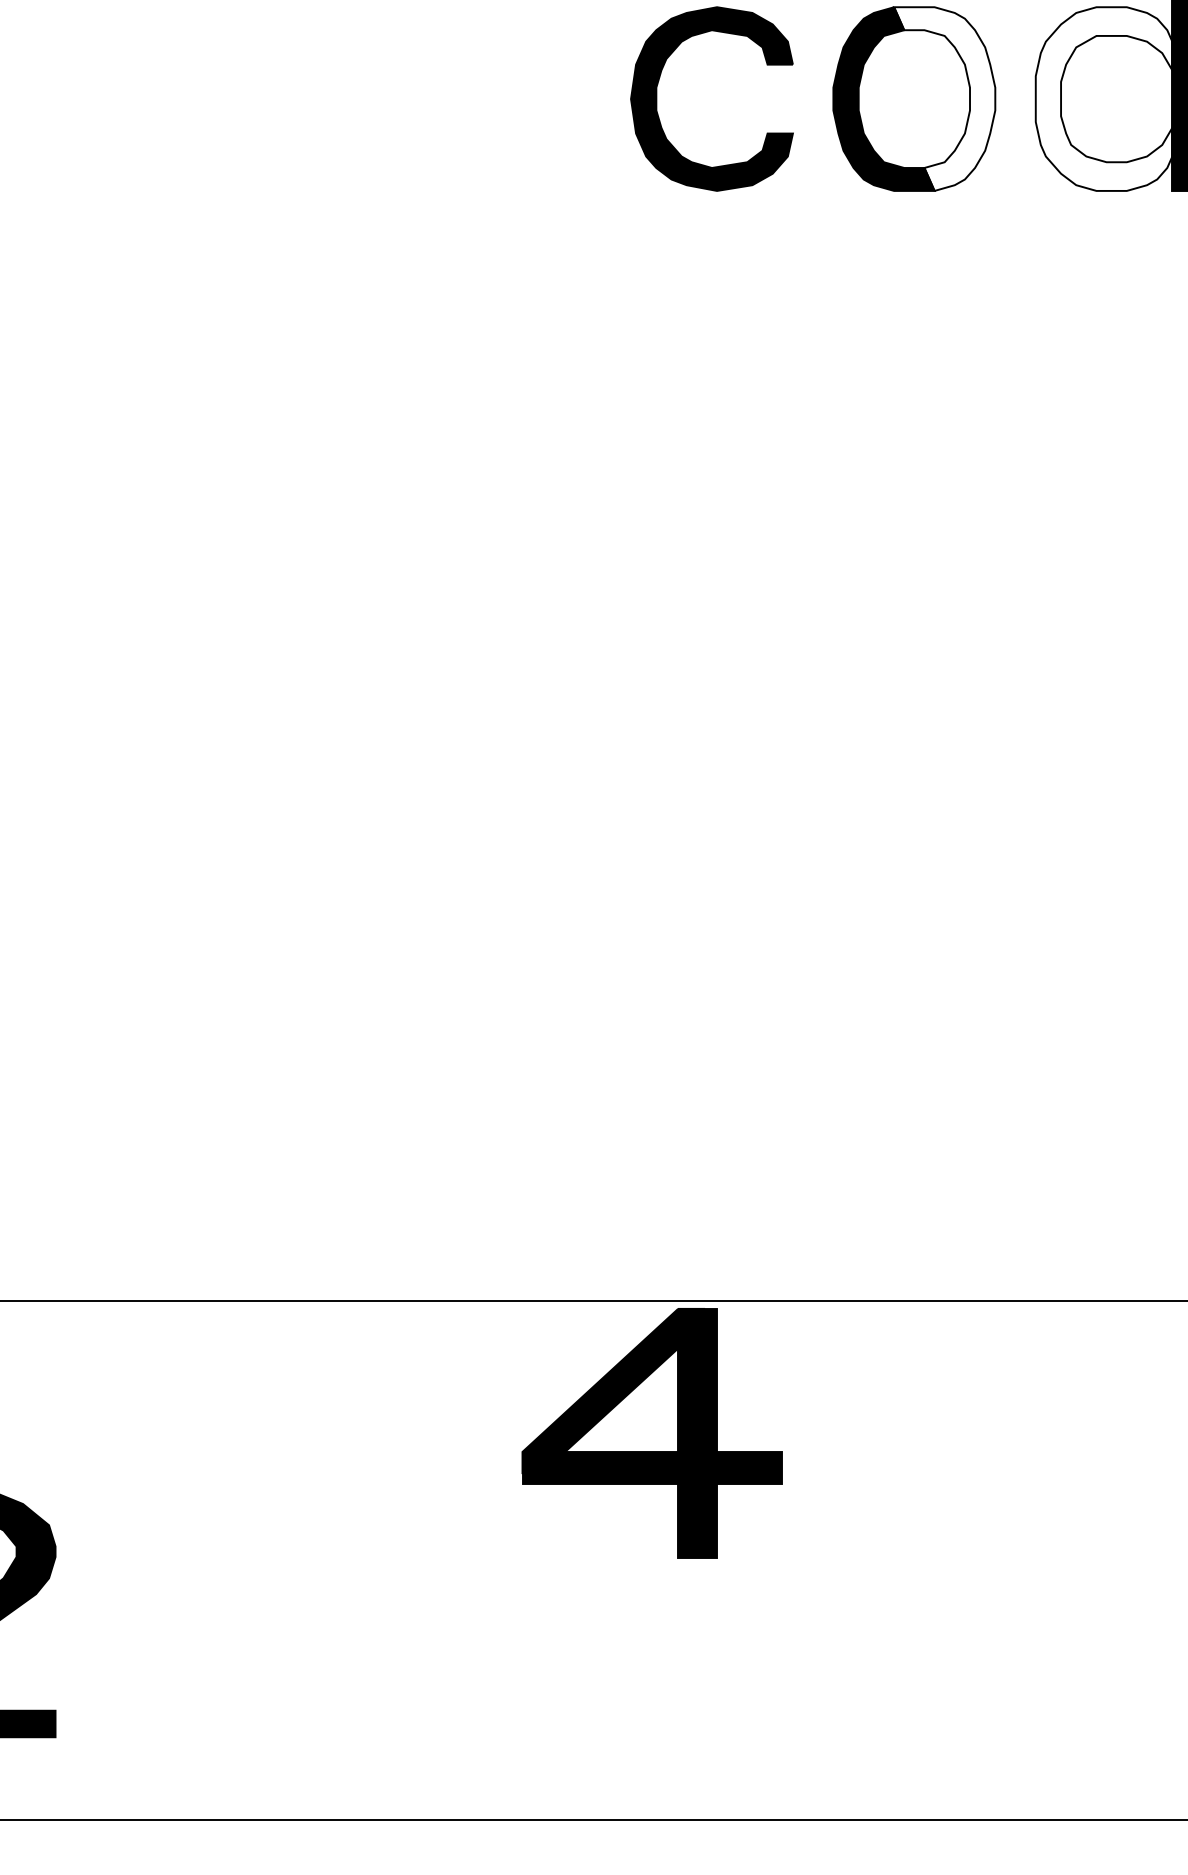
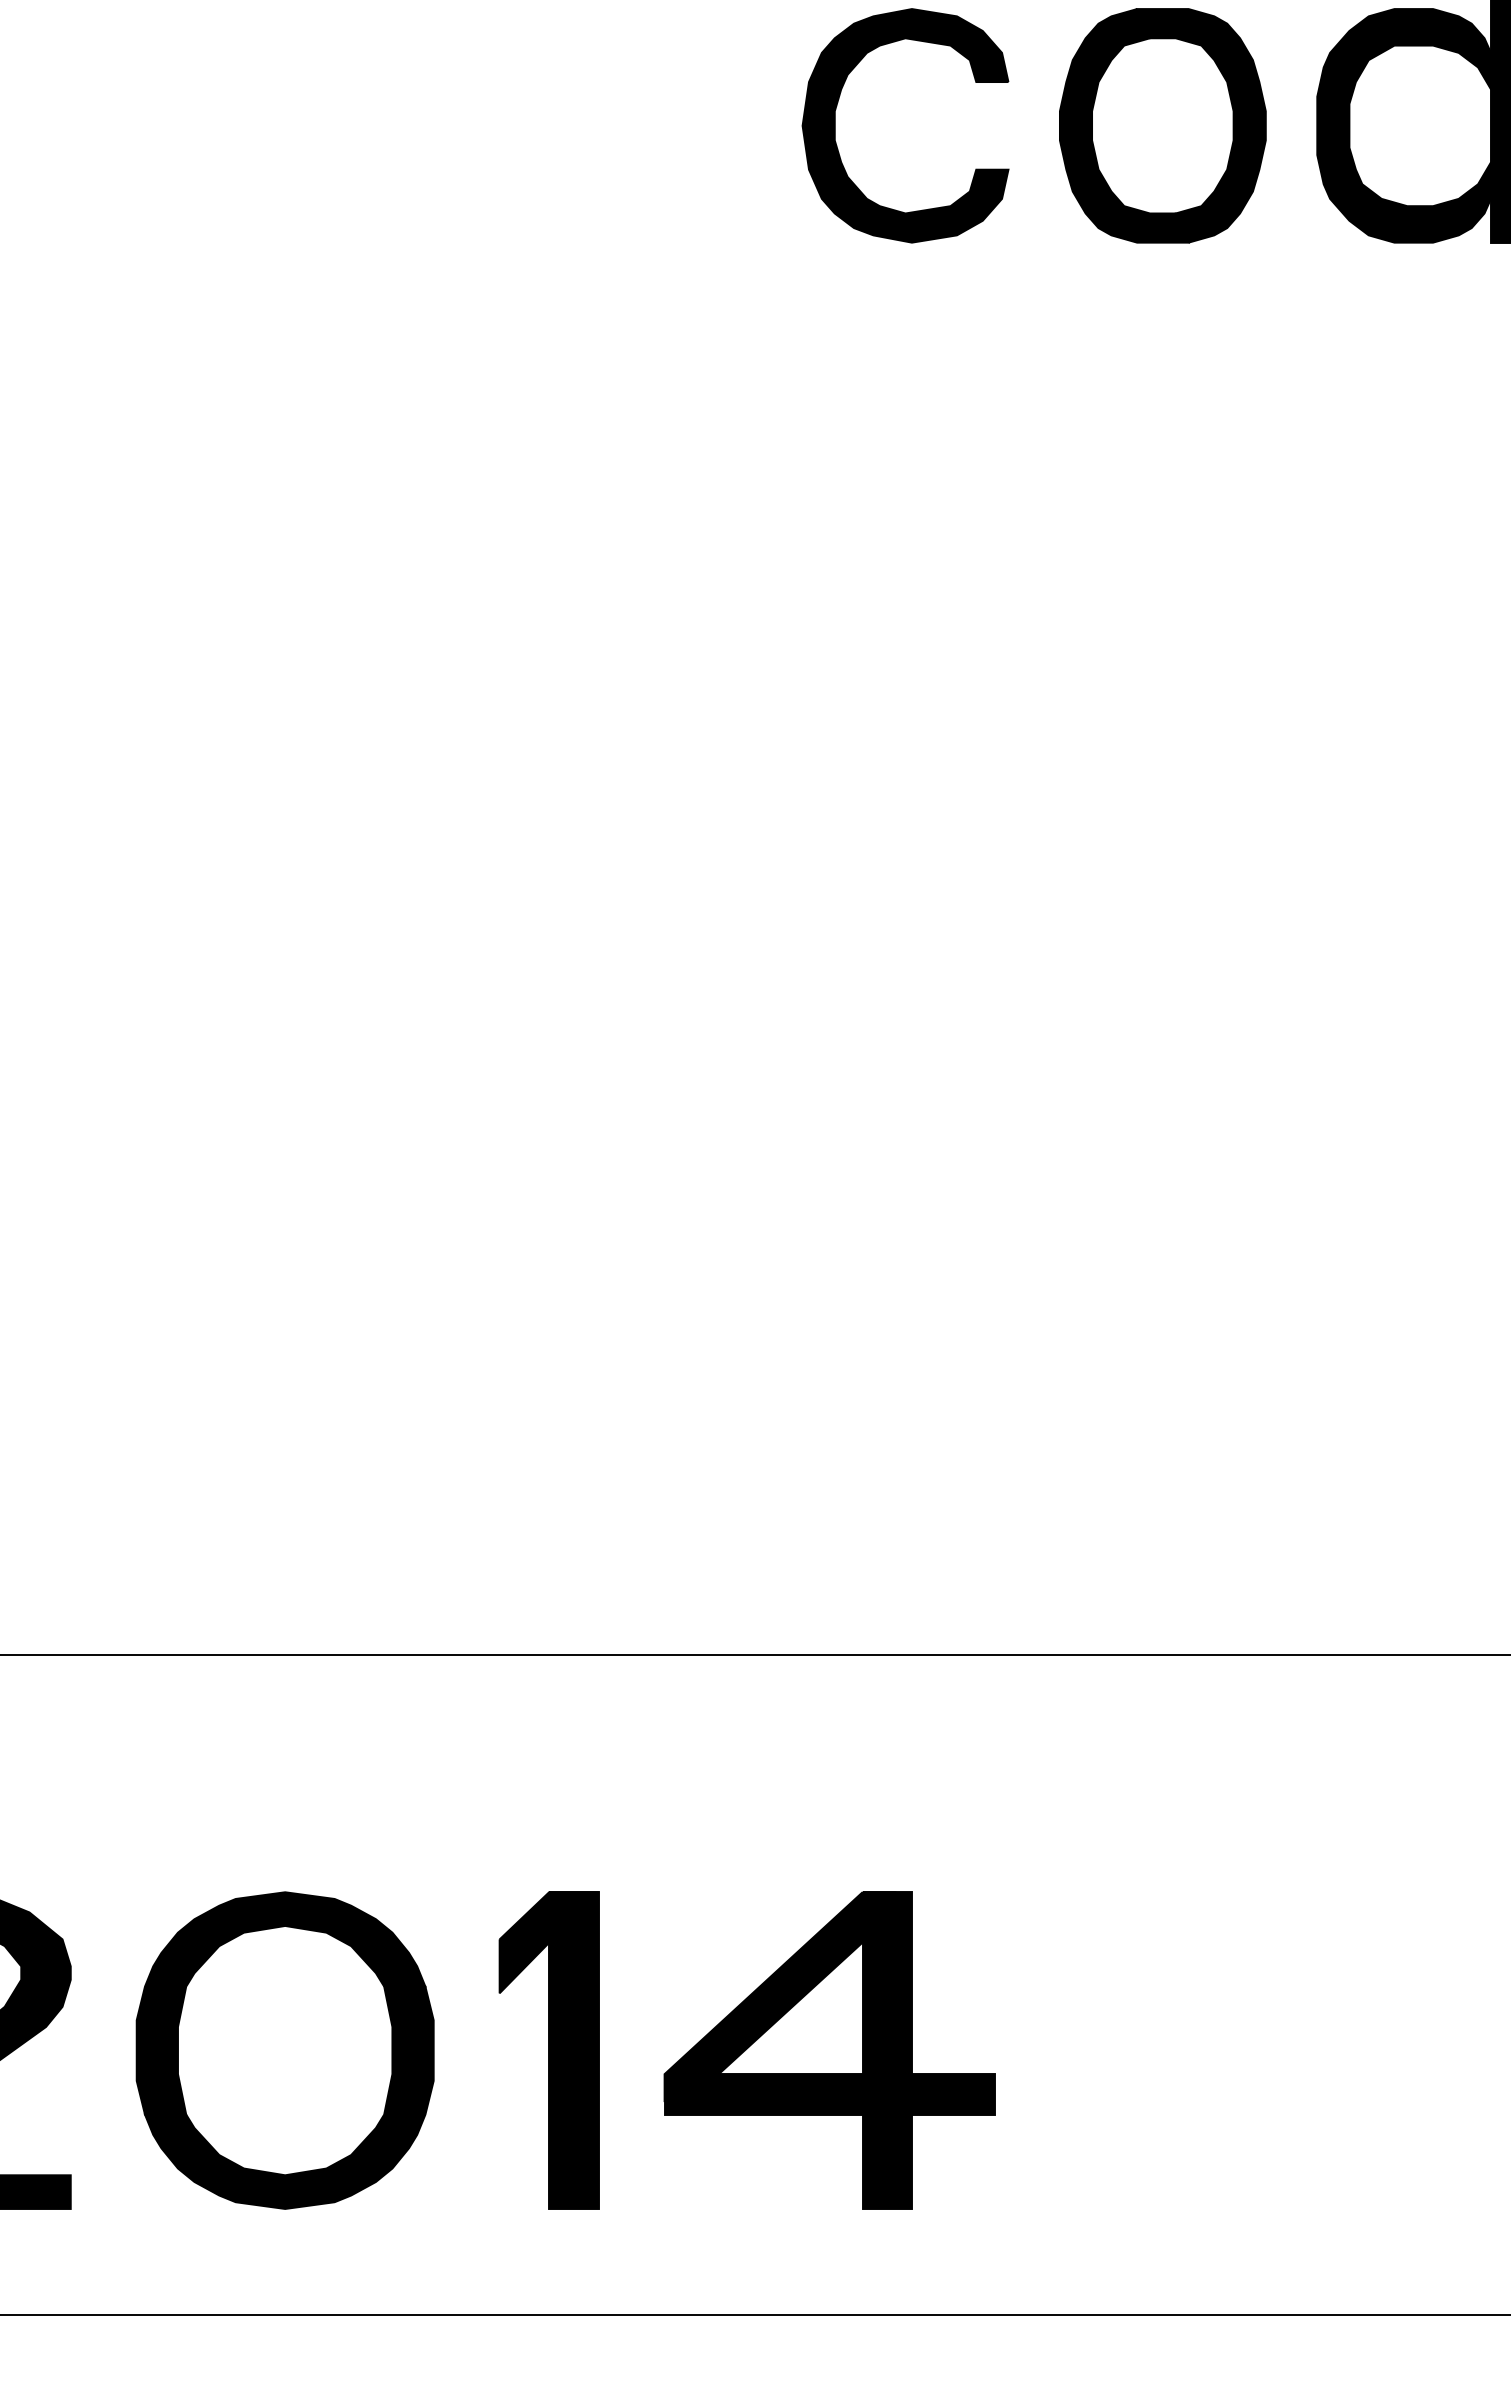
fill: (944, 98) -> (1201, 125), added
fill: (1103, 98) -> (1403, 125), added
part: (652, 1433) -> (829, 2050), moved
part: (223, 1612) -> (284, 2050), added
part: (431, 1612) -> (548, 2050), added

